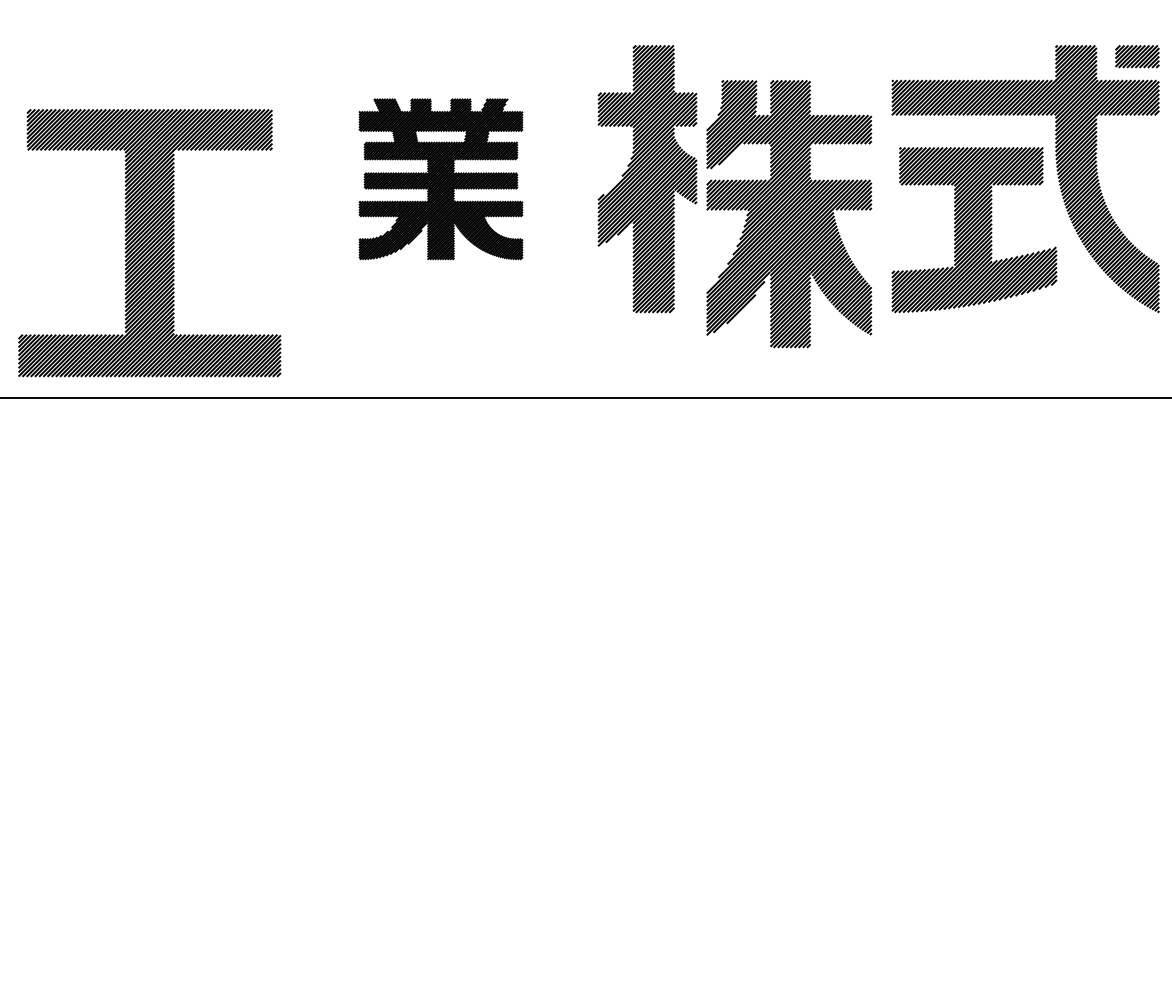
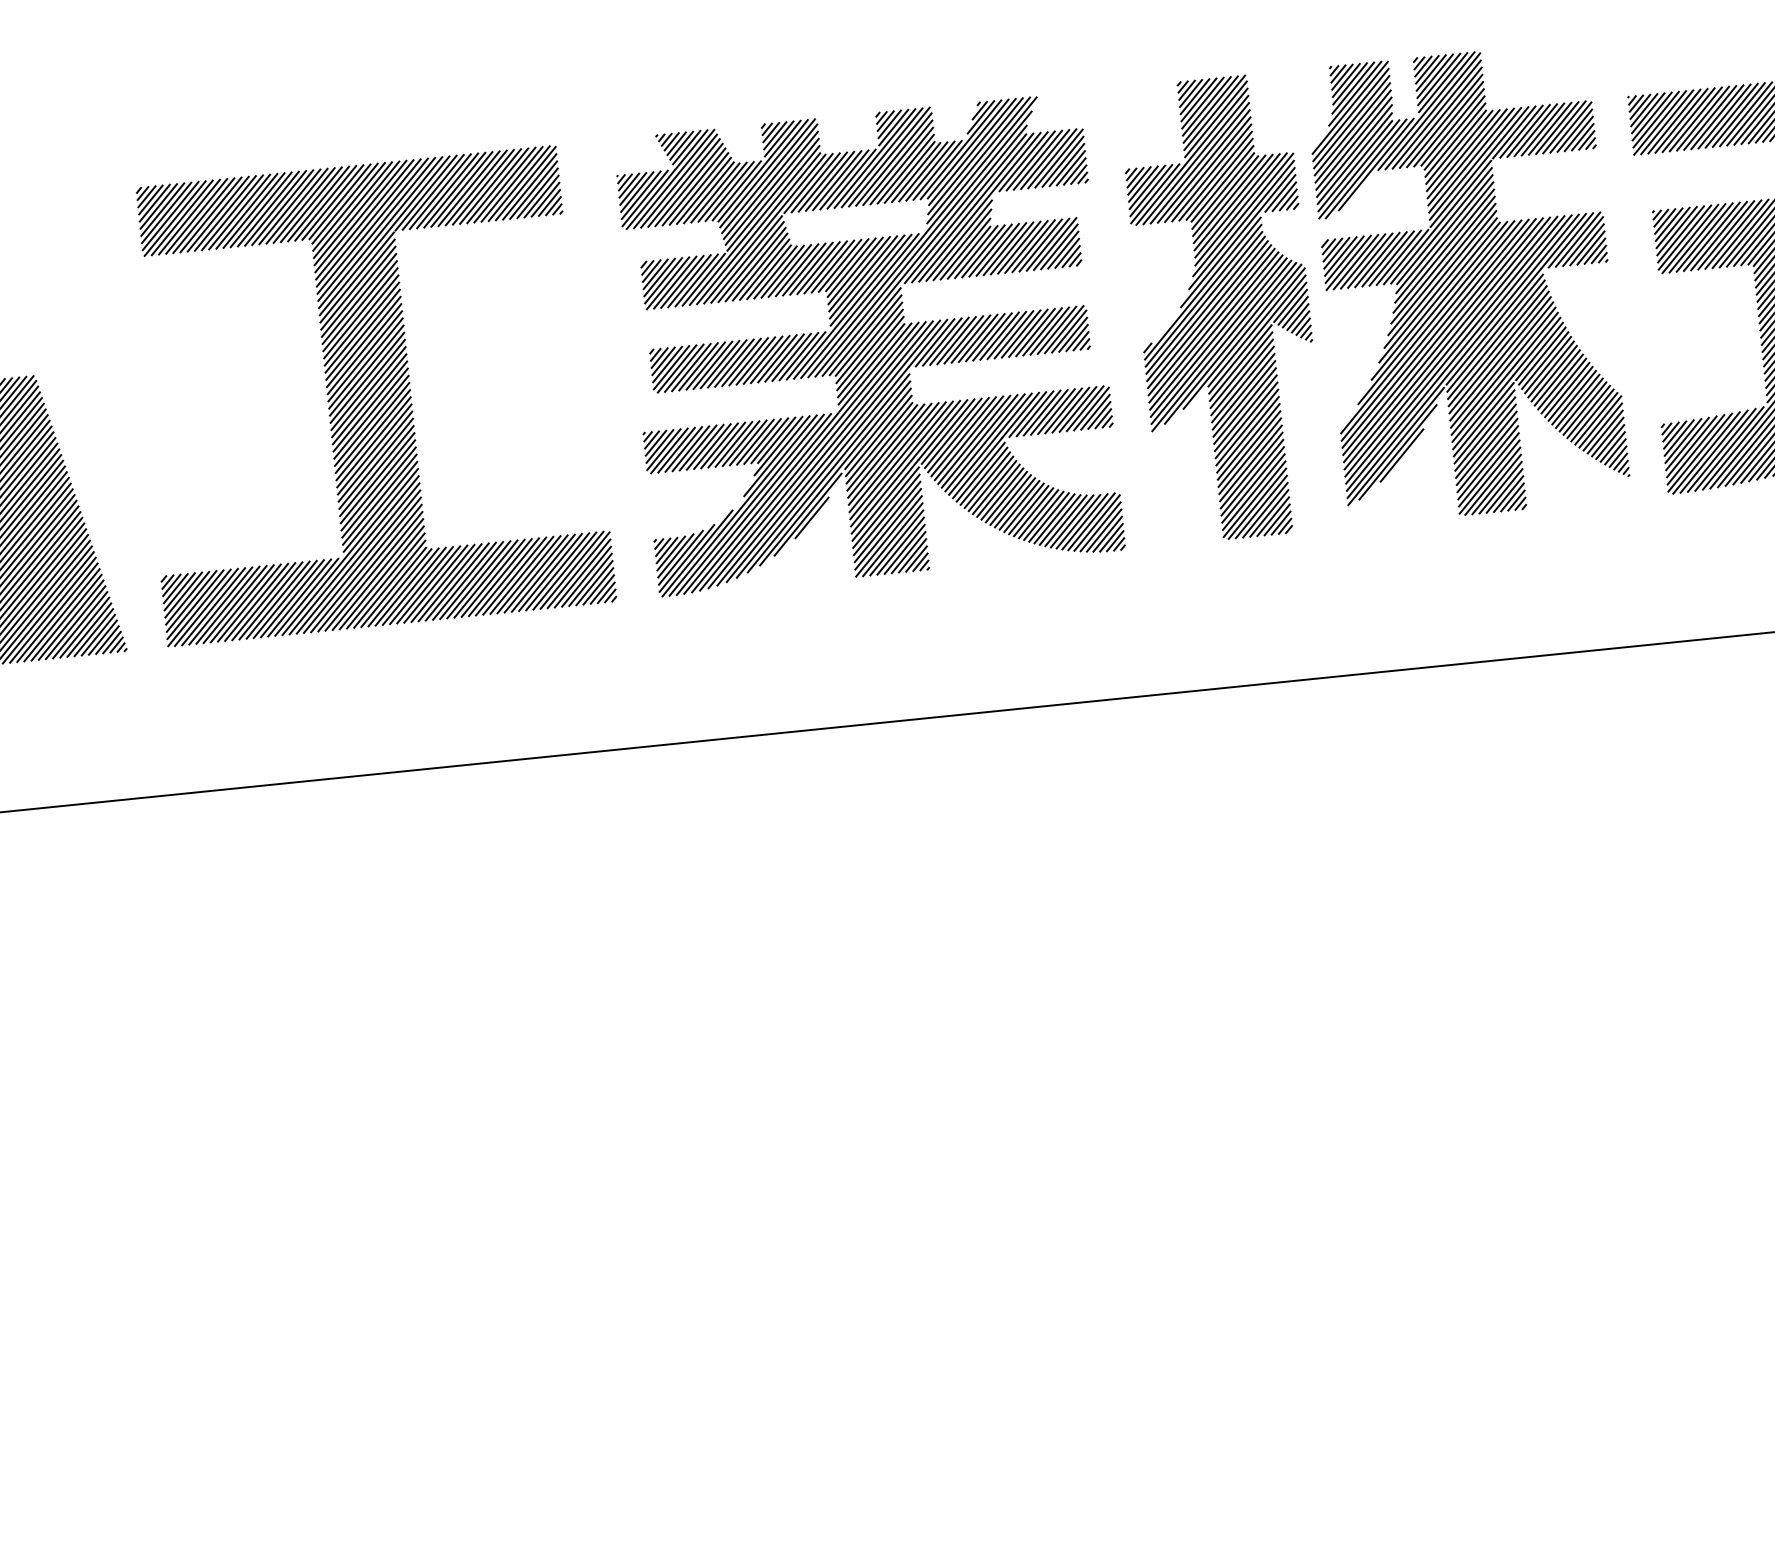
part: (440, 179) -> (868, 345), size x1.67
part: (789, 214) -> (1468, 284), moved
part: (149, 243) -> (368, 396), moved

